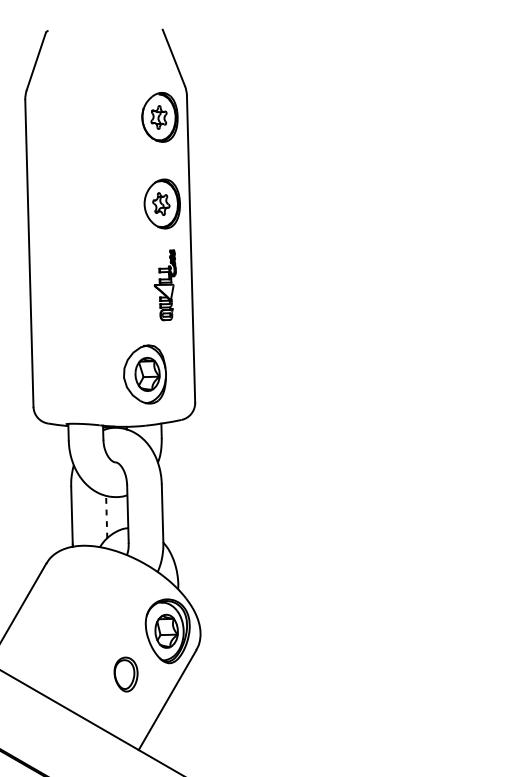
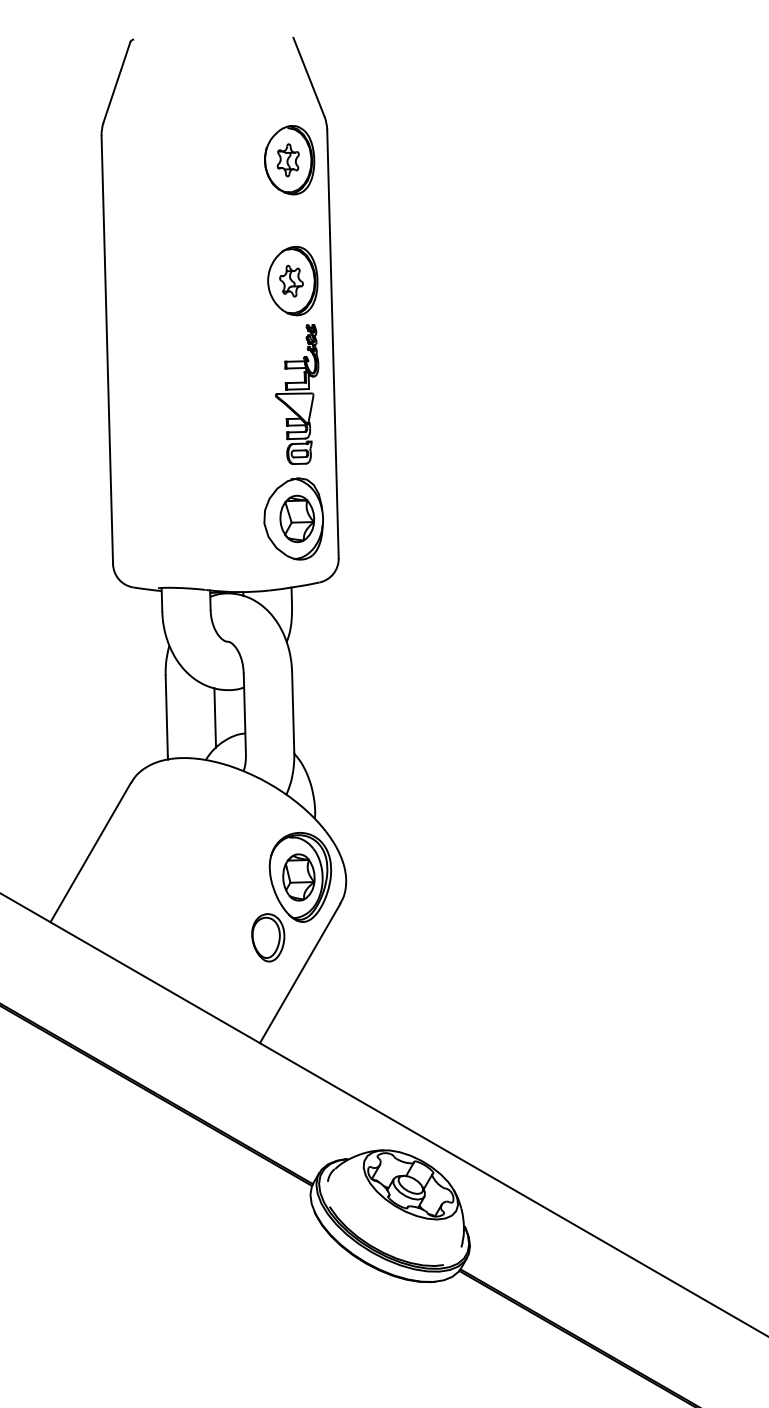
part: (164, 285) -> (296, 394), size x1.43
part: (144, 374) -> (293, 518), moved
line: (106, 517) -> (215, 718), dashed -> solid
part: (126, 674) -> (268, 937), moved

